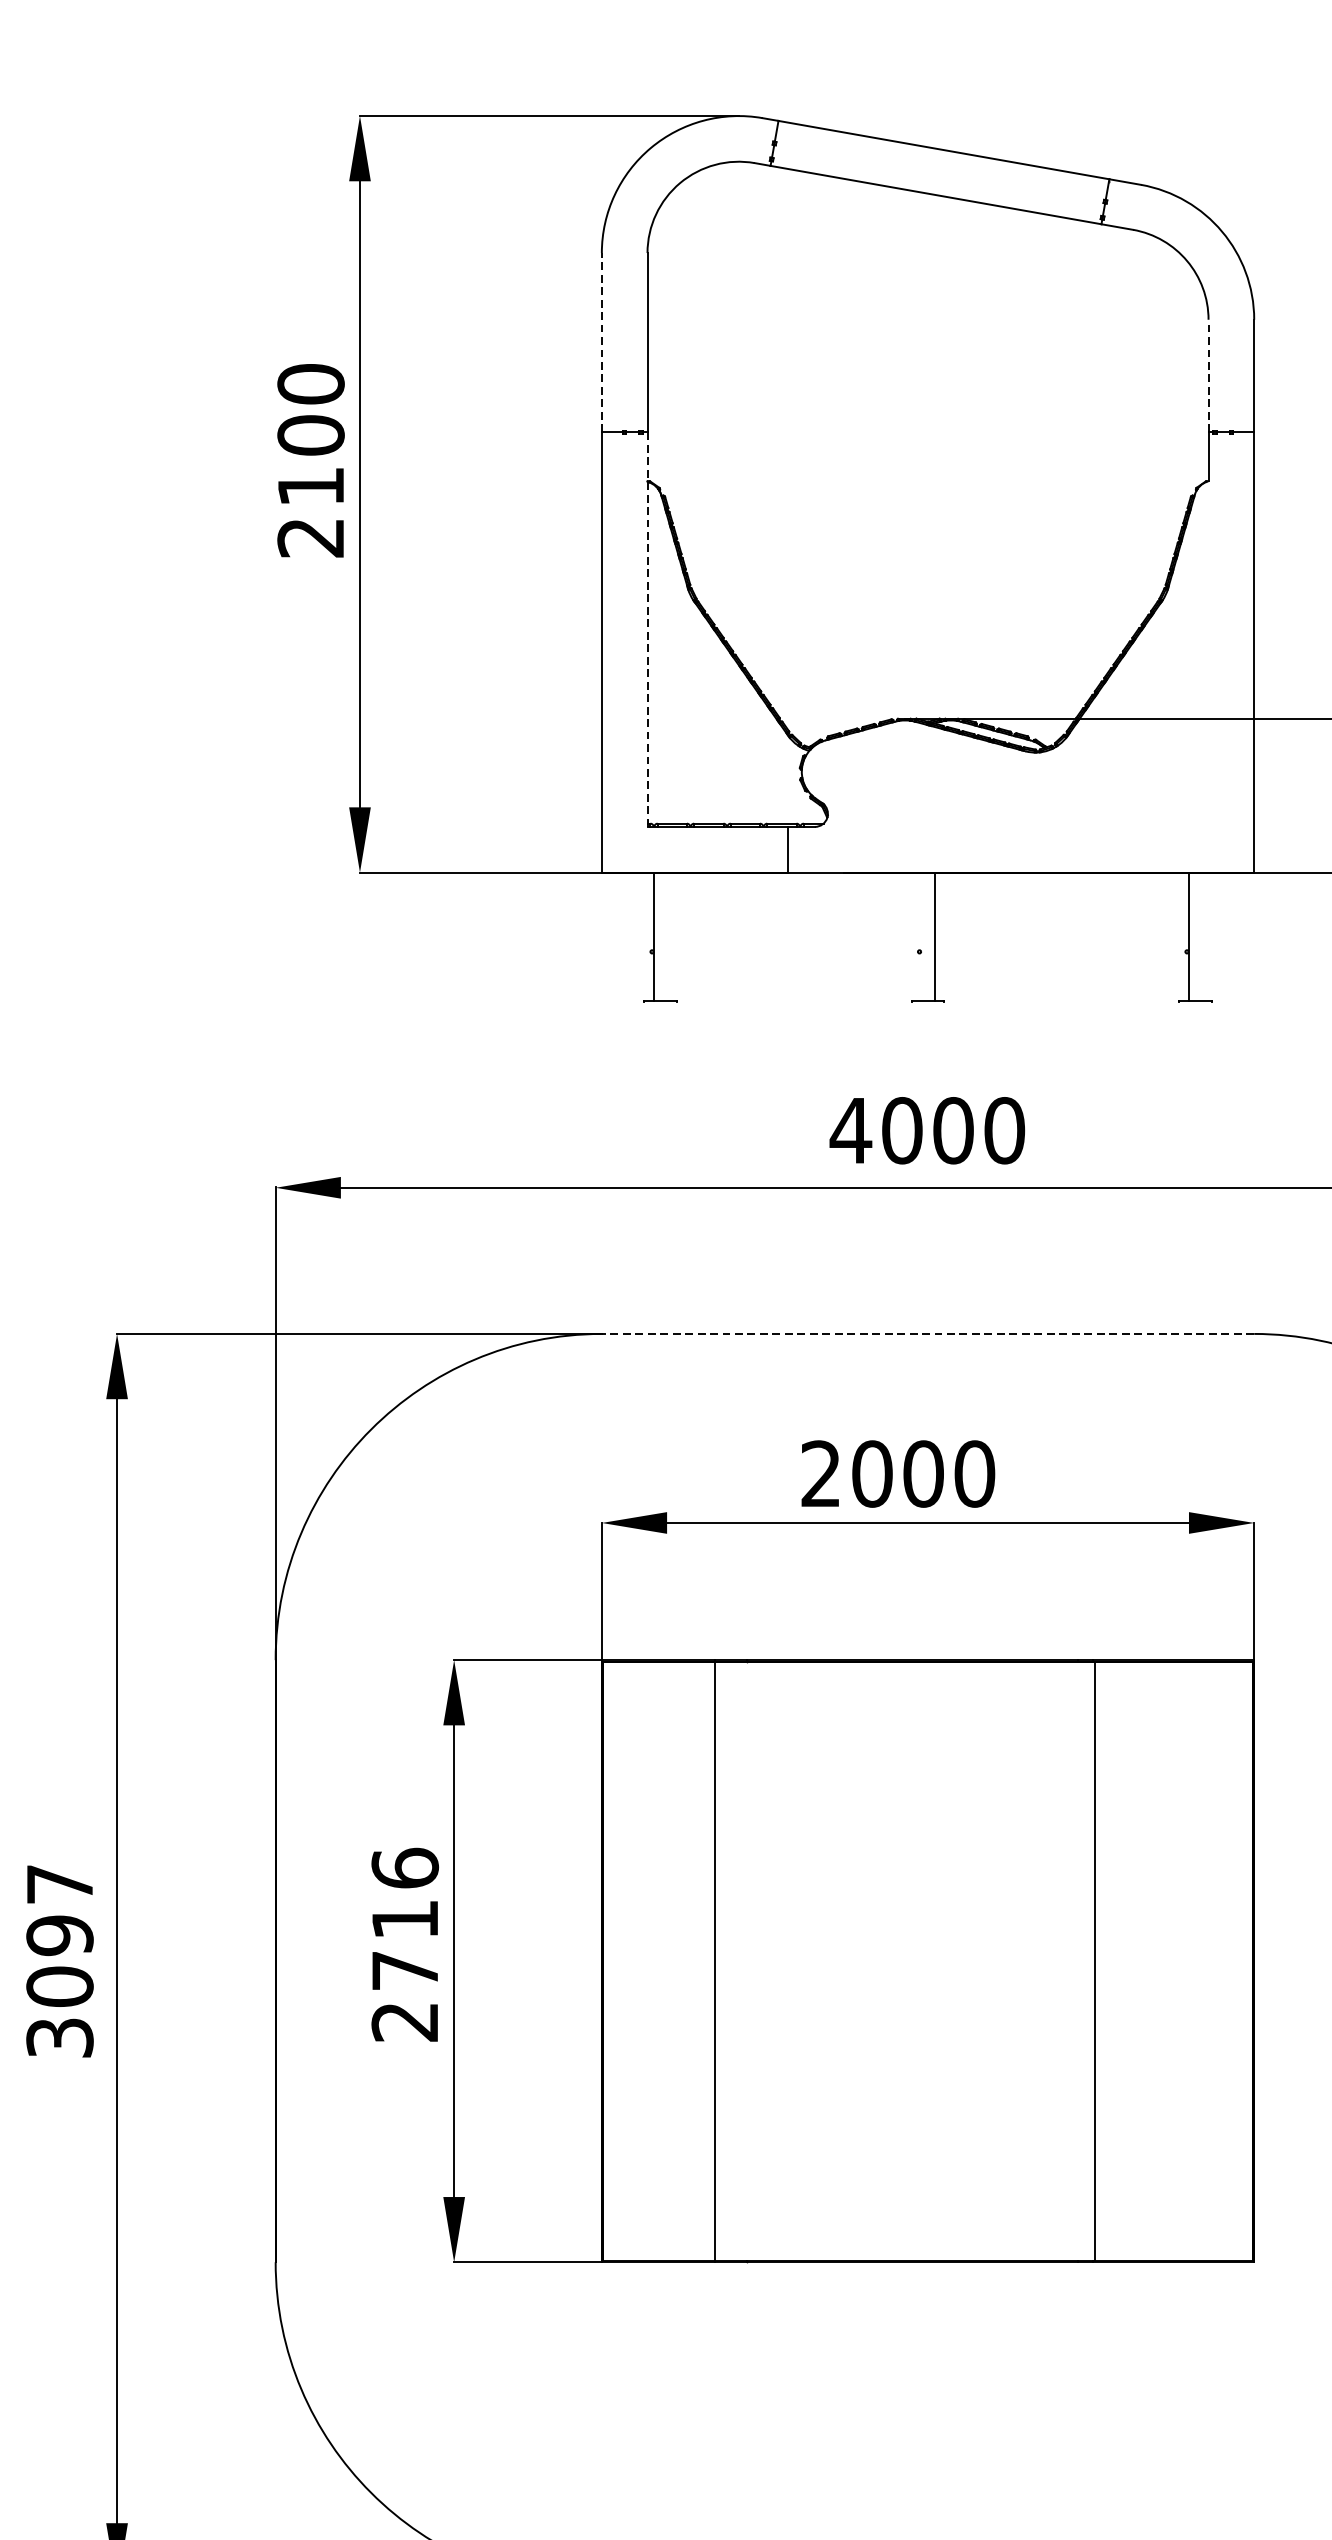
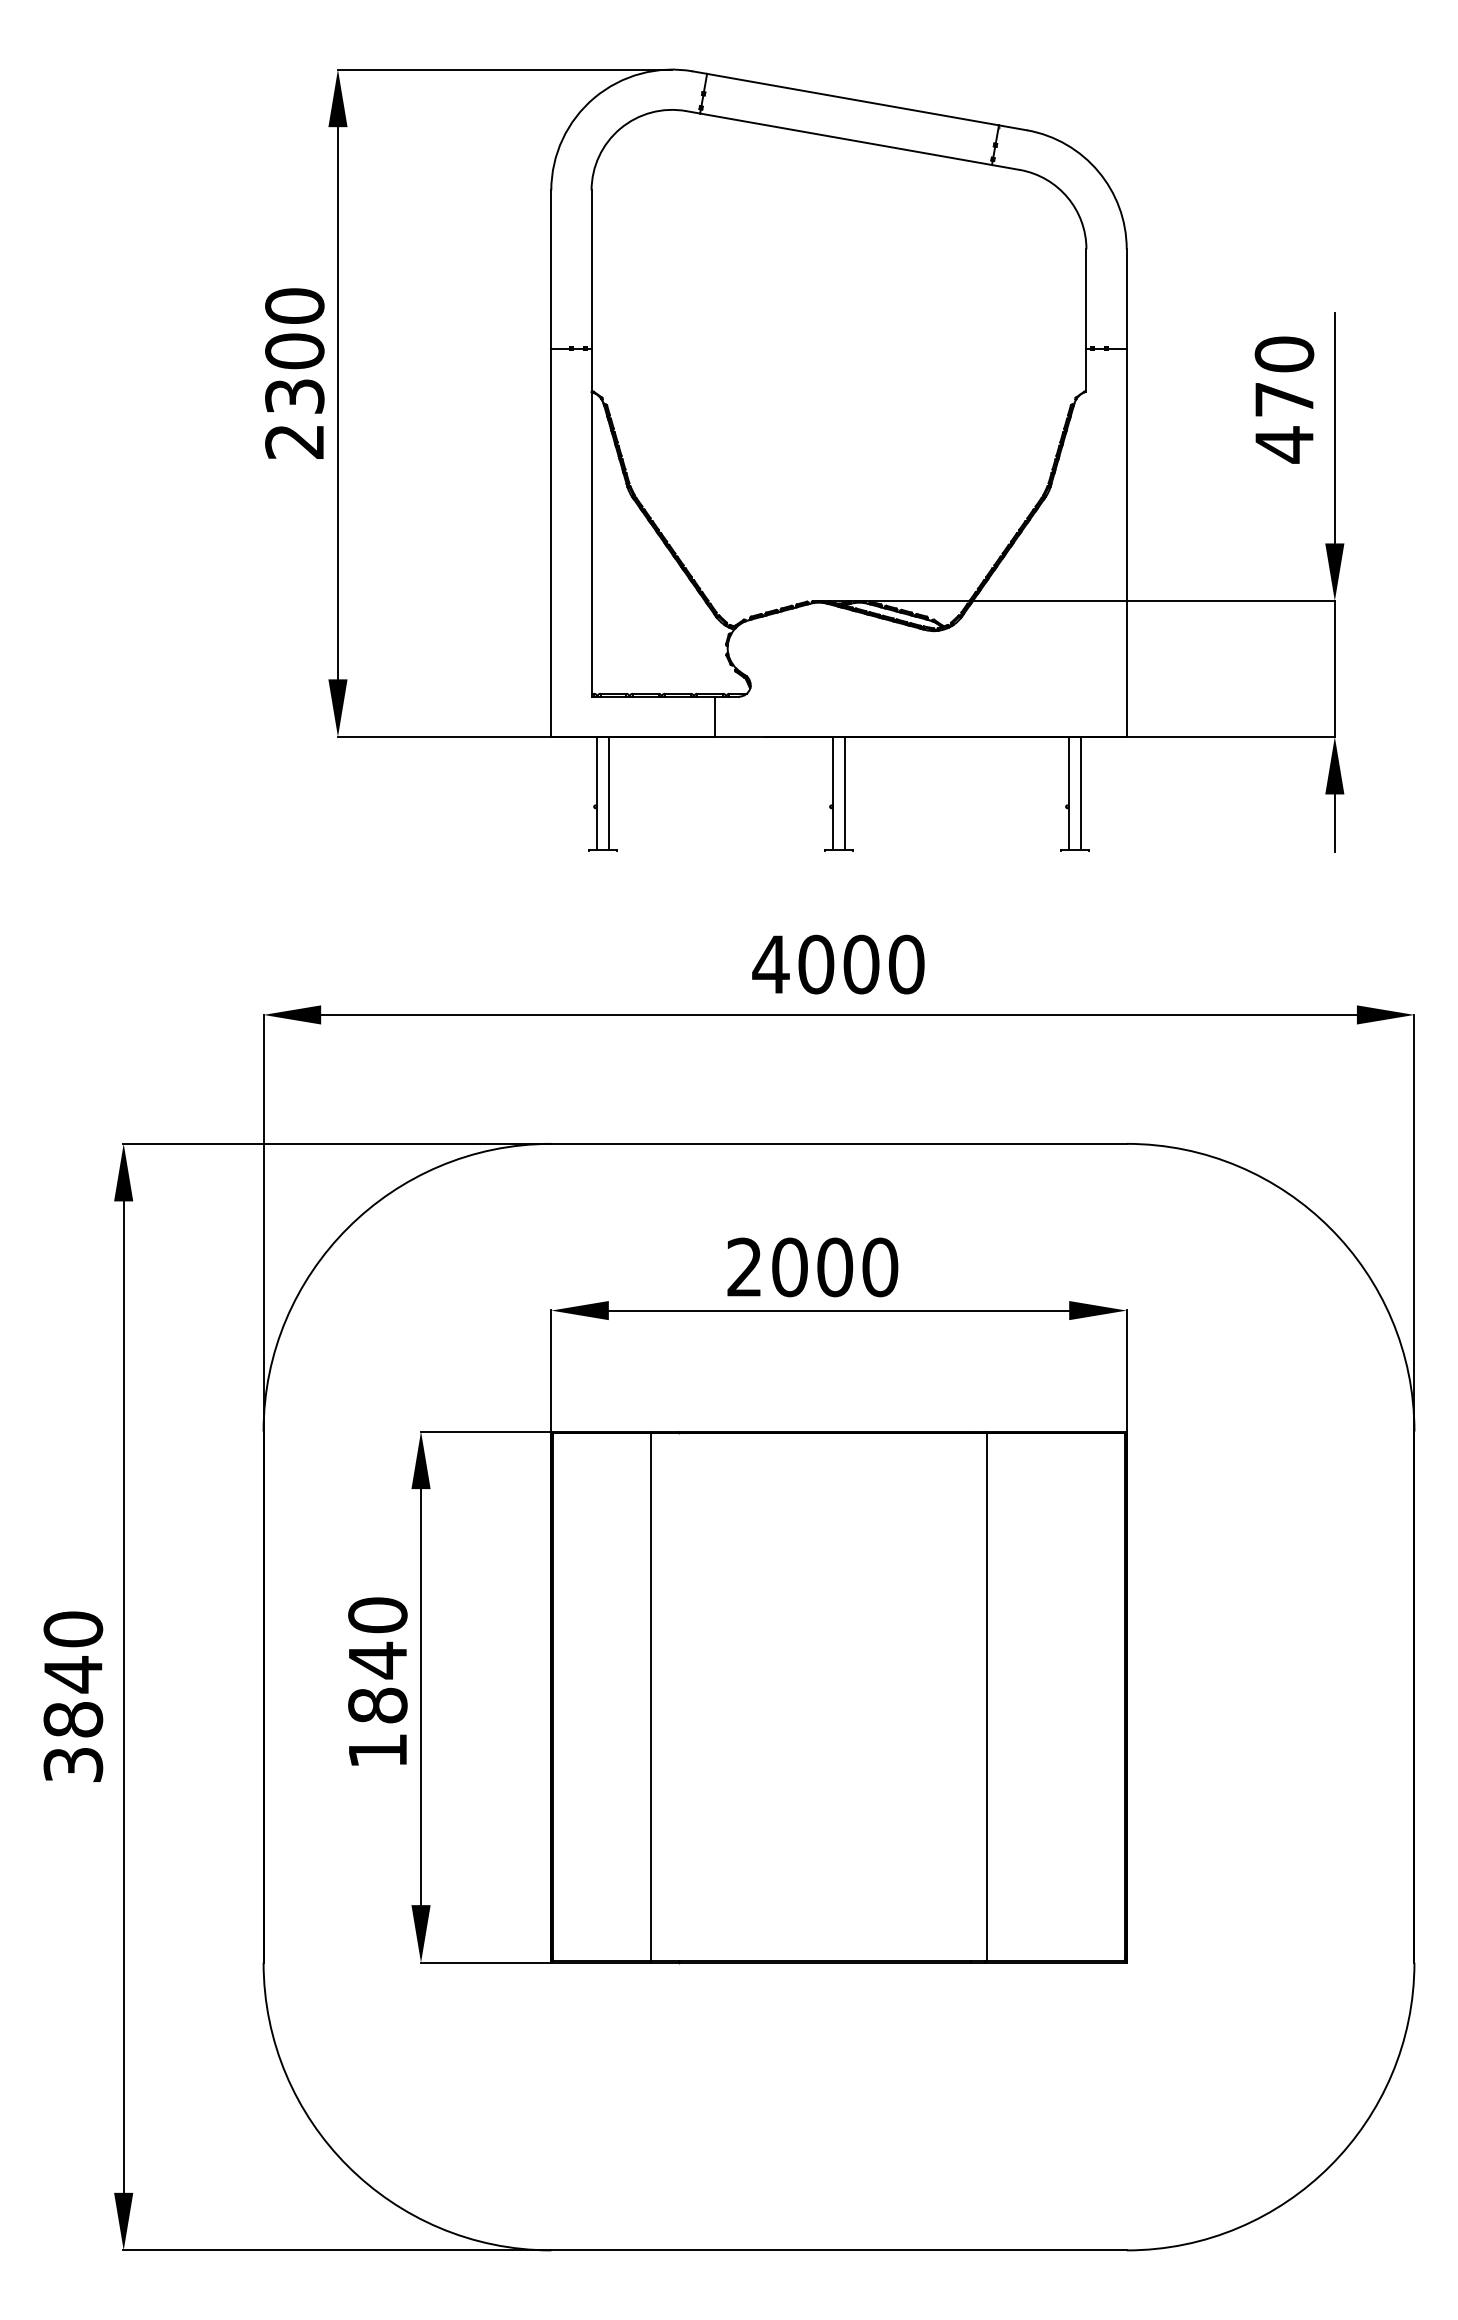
line: (602, 341) -> (551, 268), dashed -> solid
line: (1208, 375) -> (1086, 298), dashed -> solid
text: (310, 486) -> (294, 396), 2100 -> 2300
line: (647, 630) -> (591, 523), dashed -> solid
line: (667, 935) -> (609, 792), added
line: (920, 935) -> (832, 792), added
line: (1201, 935) -> (1080, 792), added
line: (928, 1333) -> (839, 1143), dashed -> solid
text: (60, 1935) -> (73, 1674), 3097 -> 3840
text: (404, 1944) -> (377, 1682), 2716 -> 1840

